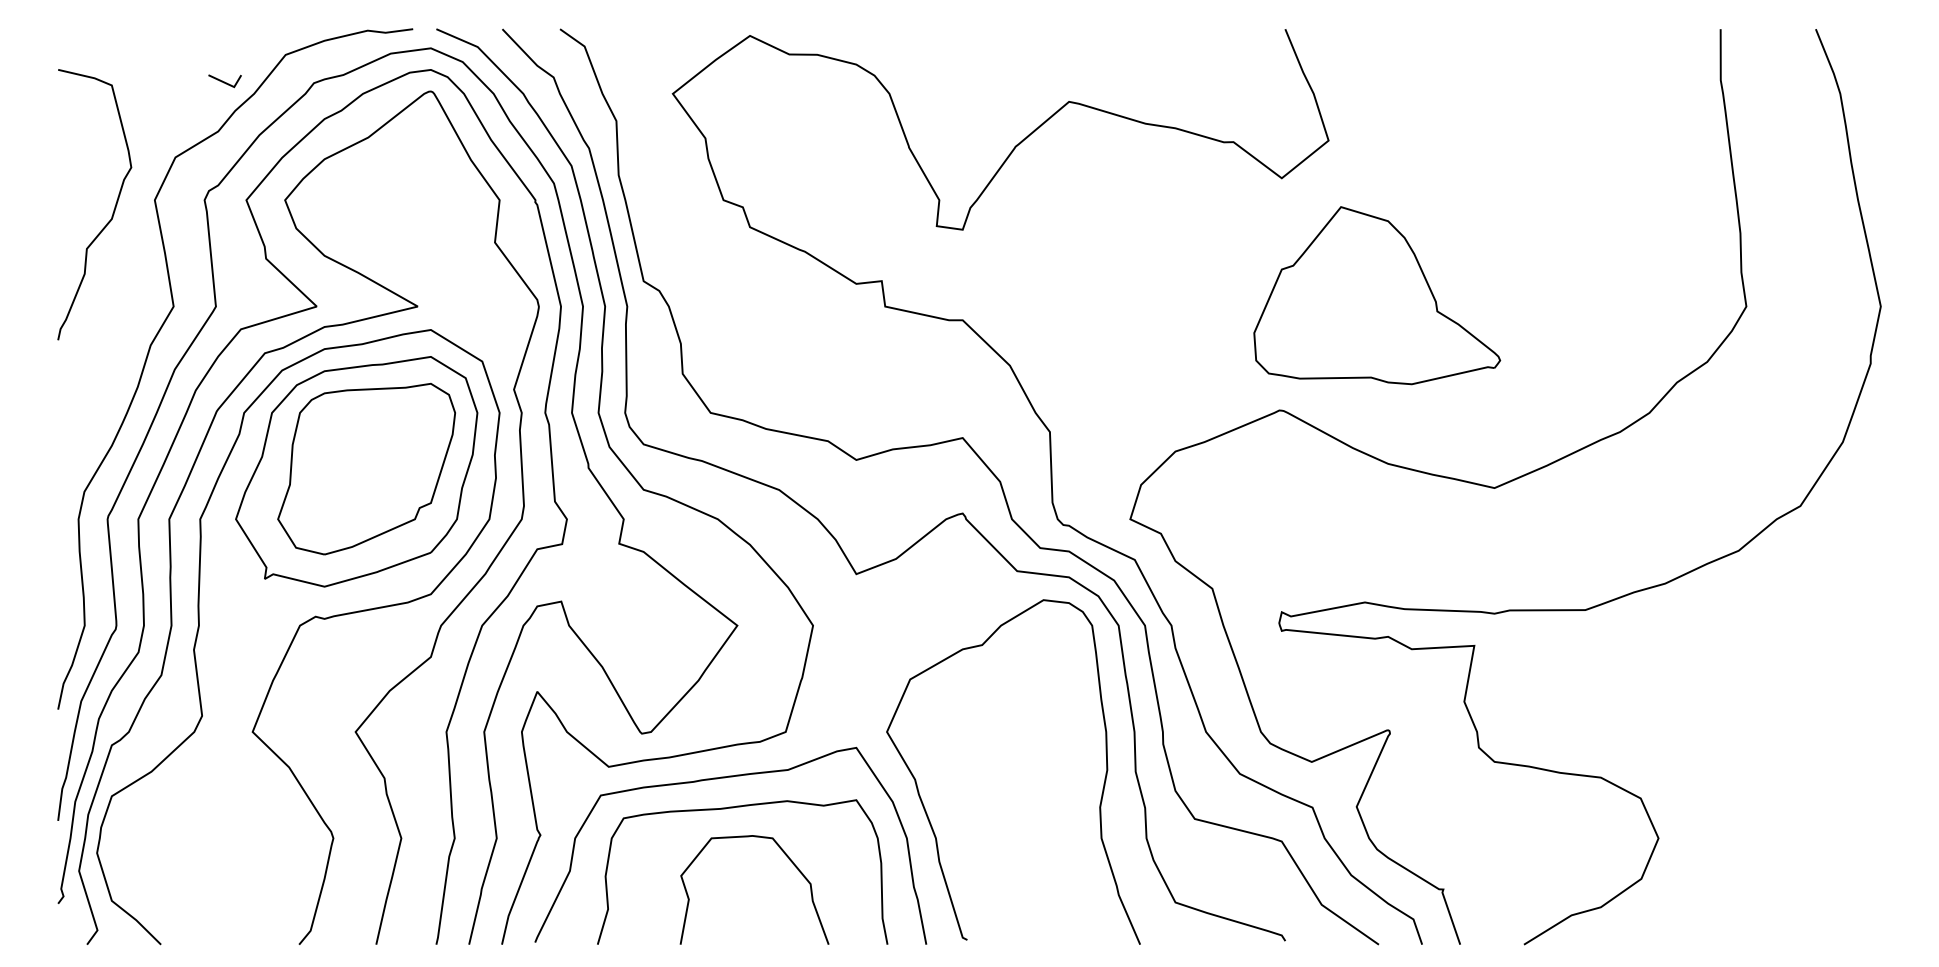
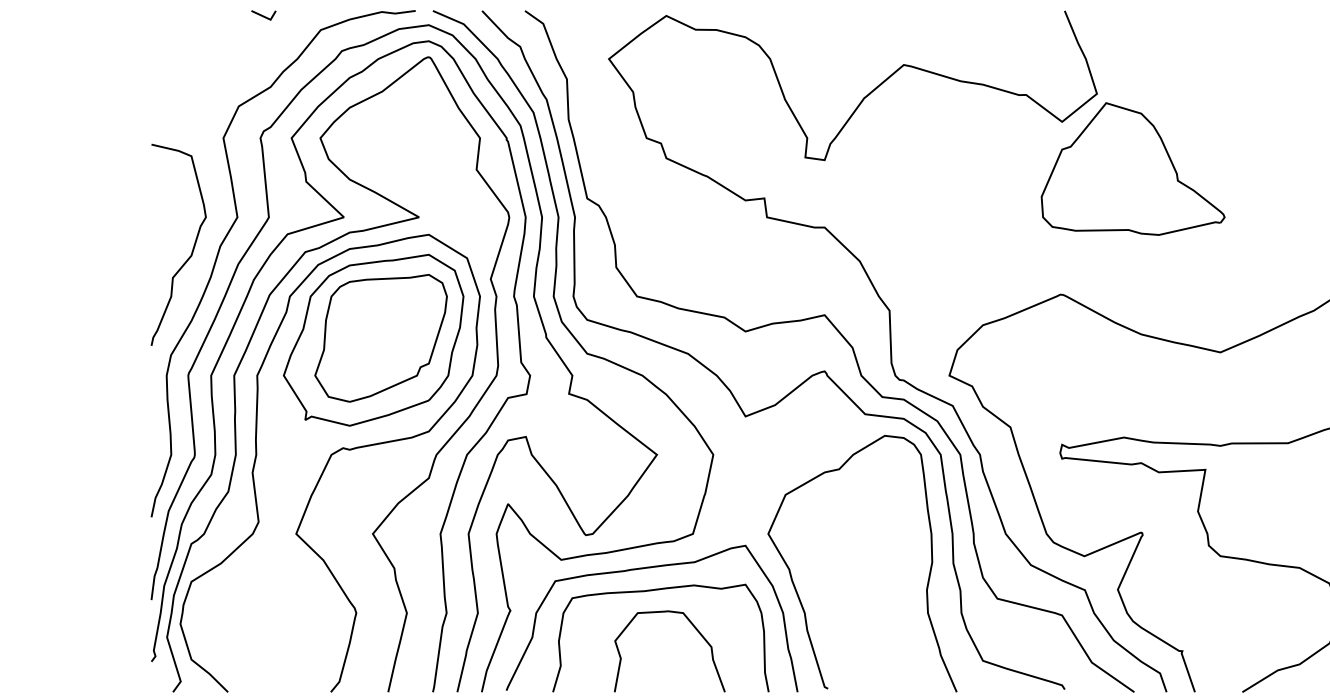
line: (224, 81) -> (263, 15), moved
curve: (113, 209) -> (192, 248), moved
part: (1377, 295) -> (1133, 168), moved

